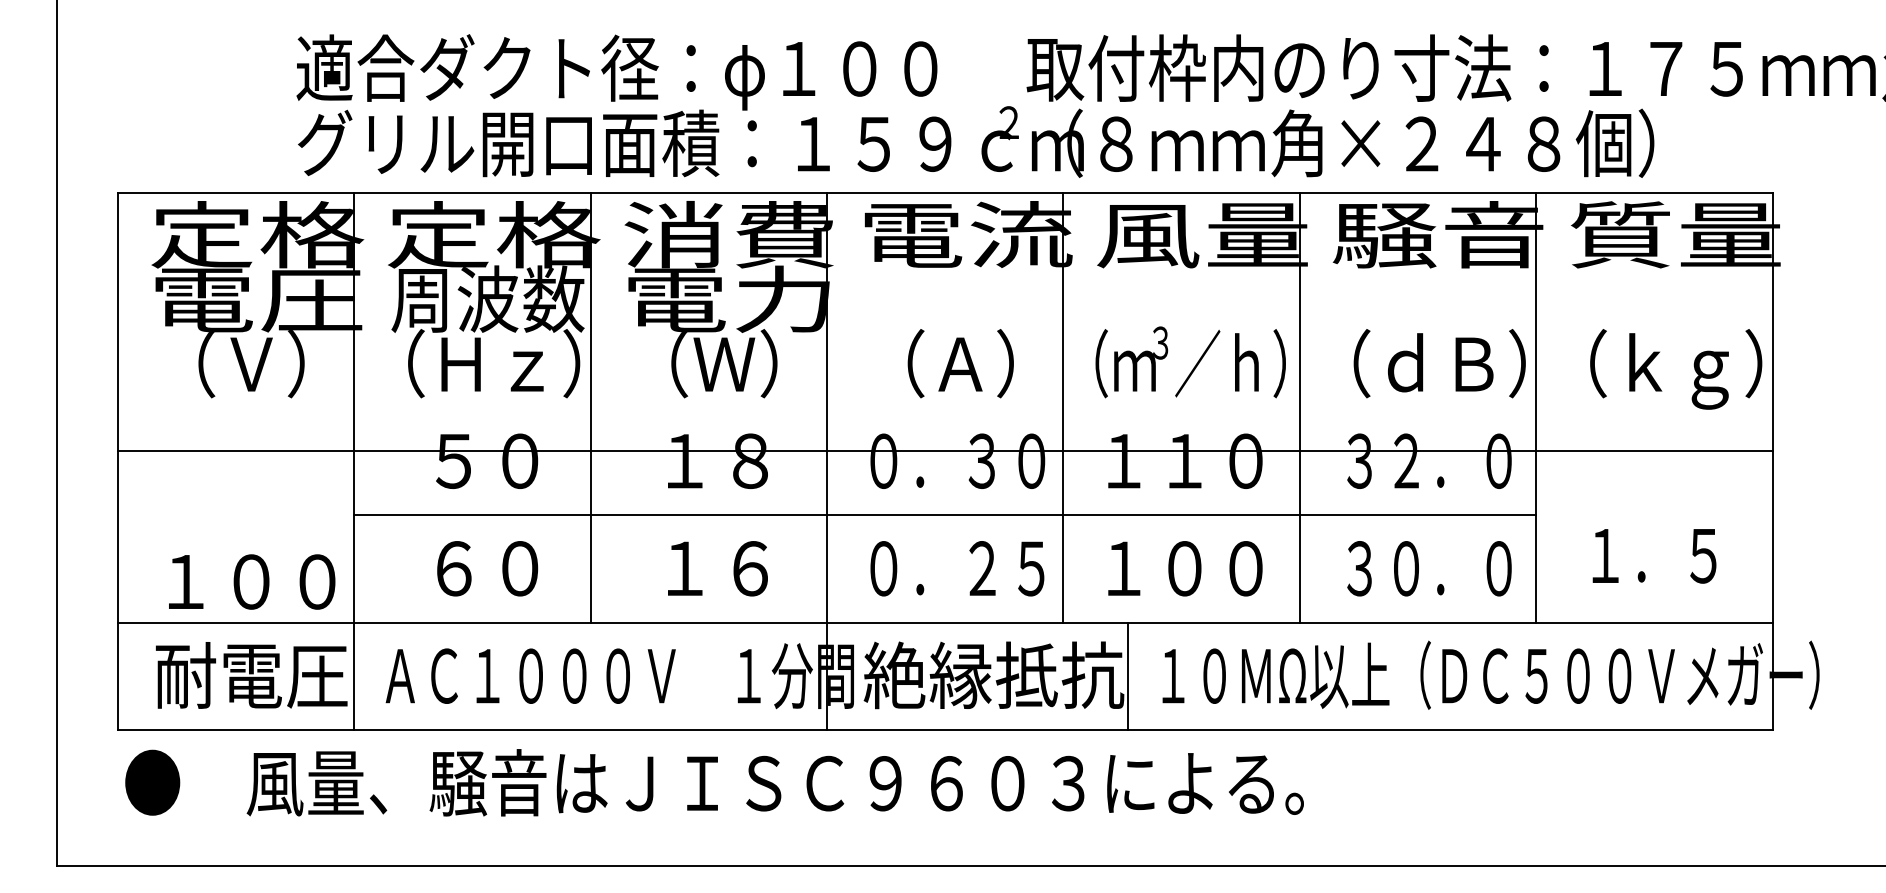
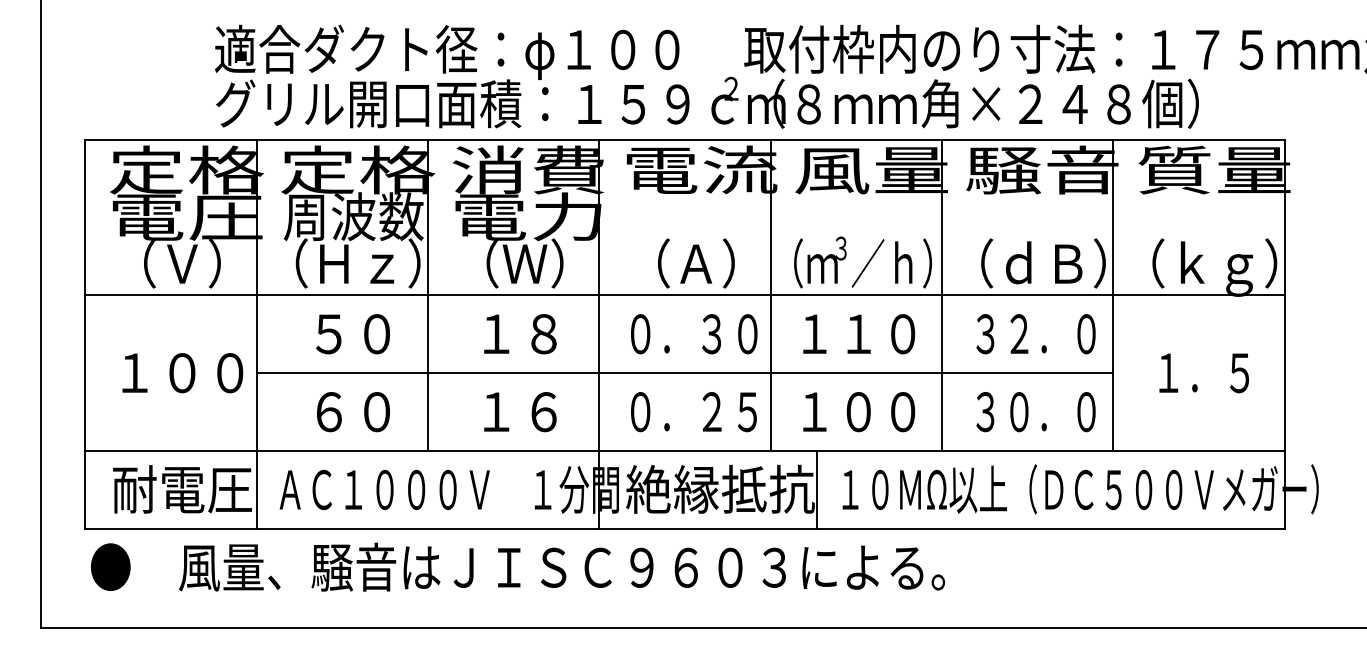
line: (944, 450) -> (684, 295), moved
text: (1654, 556) -> (1204, 373), moved
text: (252, 581) -> (183, 372), moved

